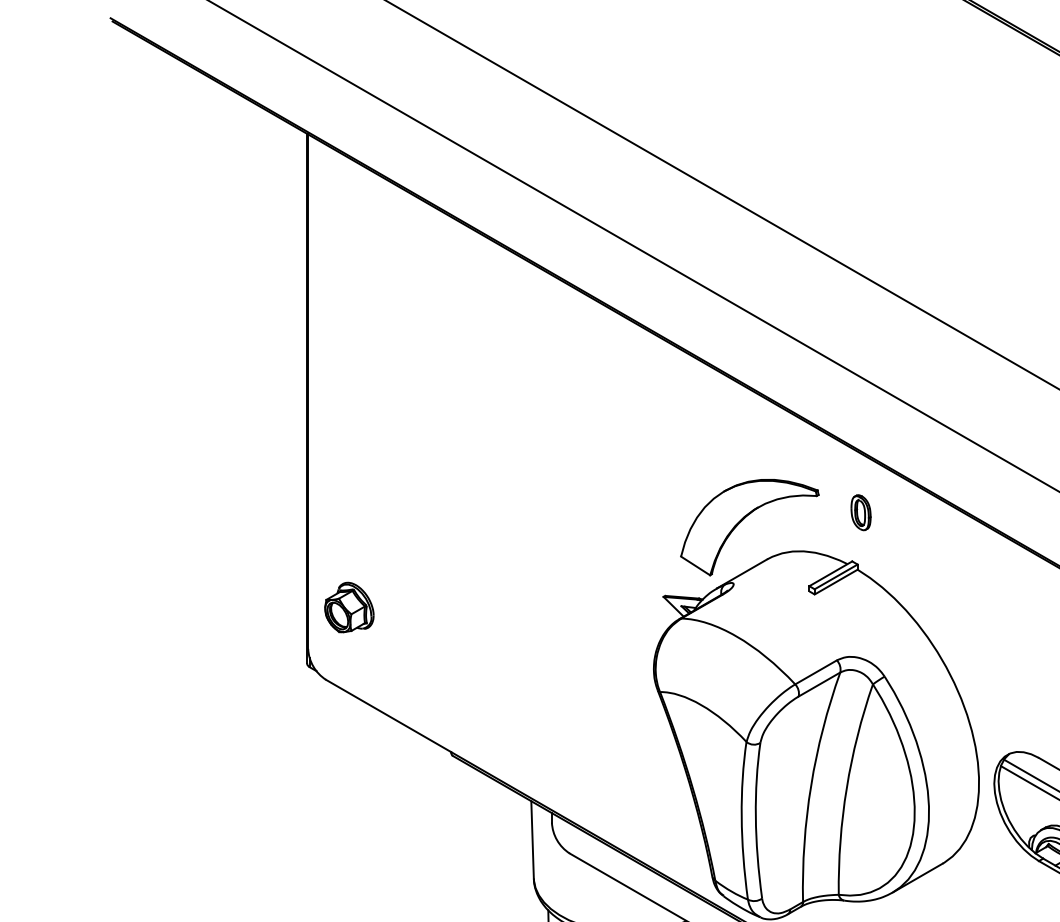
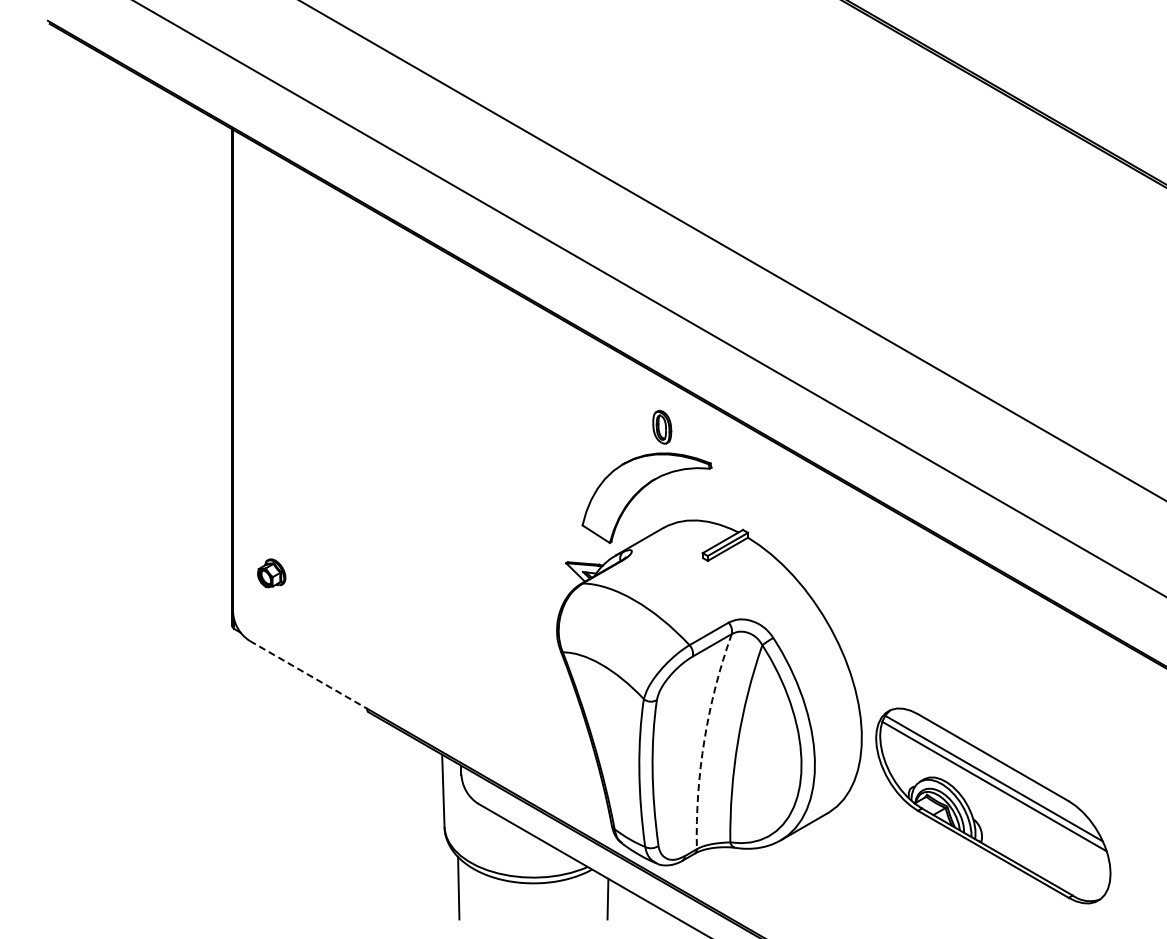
part: (861, 512) -> (662, 427), moved
part: (349, 607) -> (271, 573), size x0.6
line: (388, 715) -> (308, 674), solid -> dashed
arc: (811, 786) -> (704, 740), solid -> dashed

